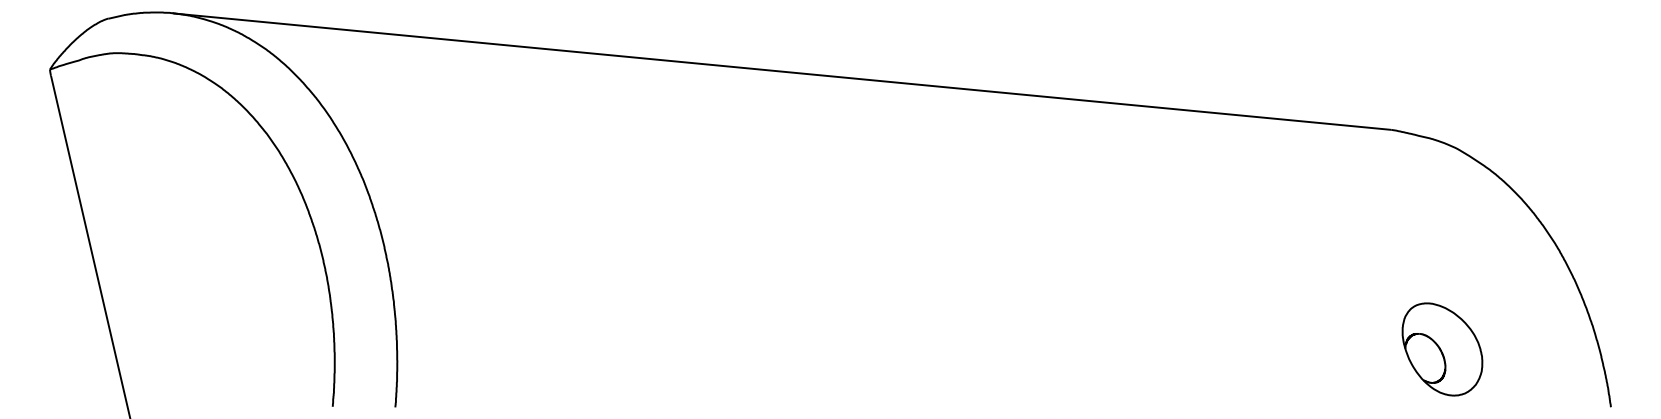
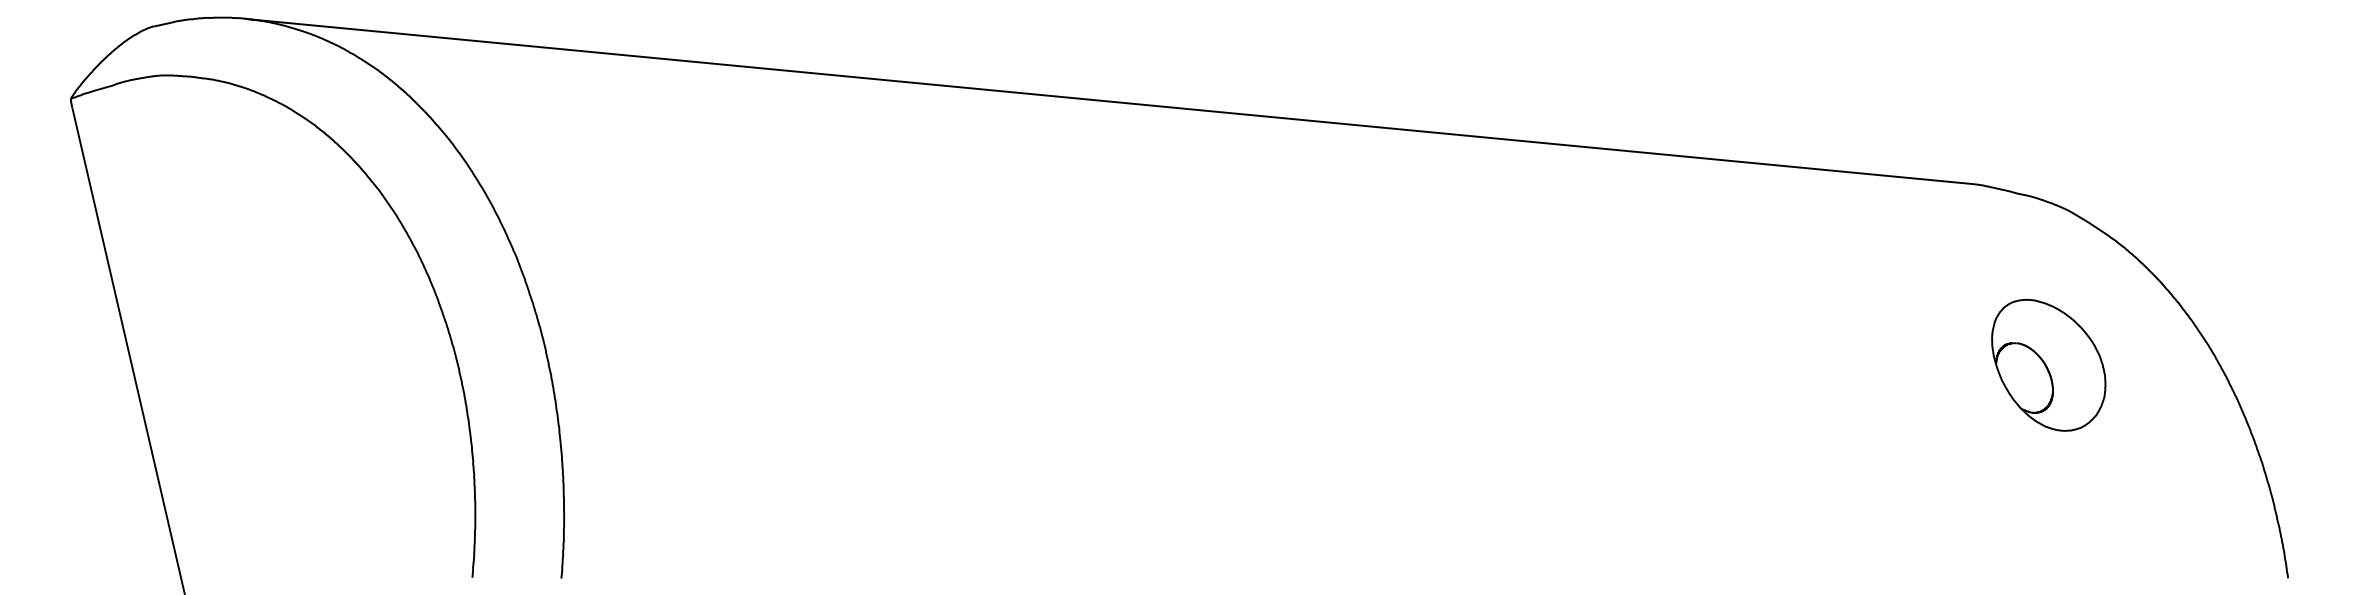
part: (1442, 349) -> (2048, 365), moved

